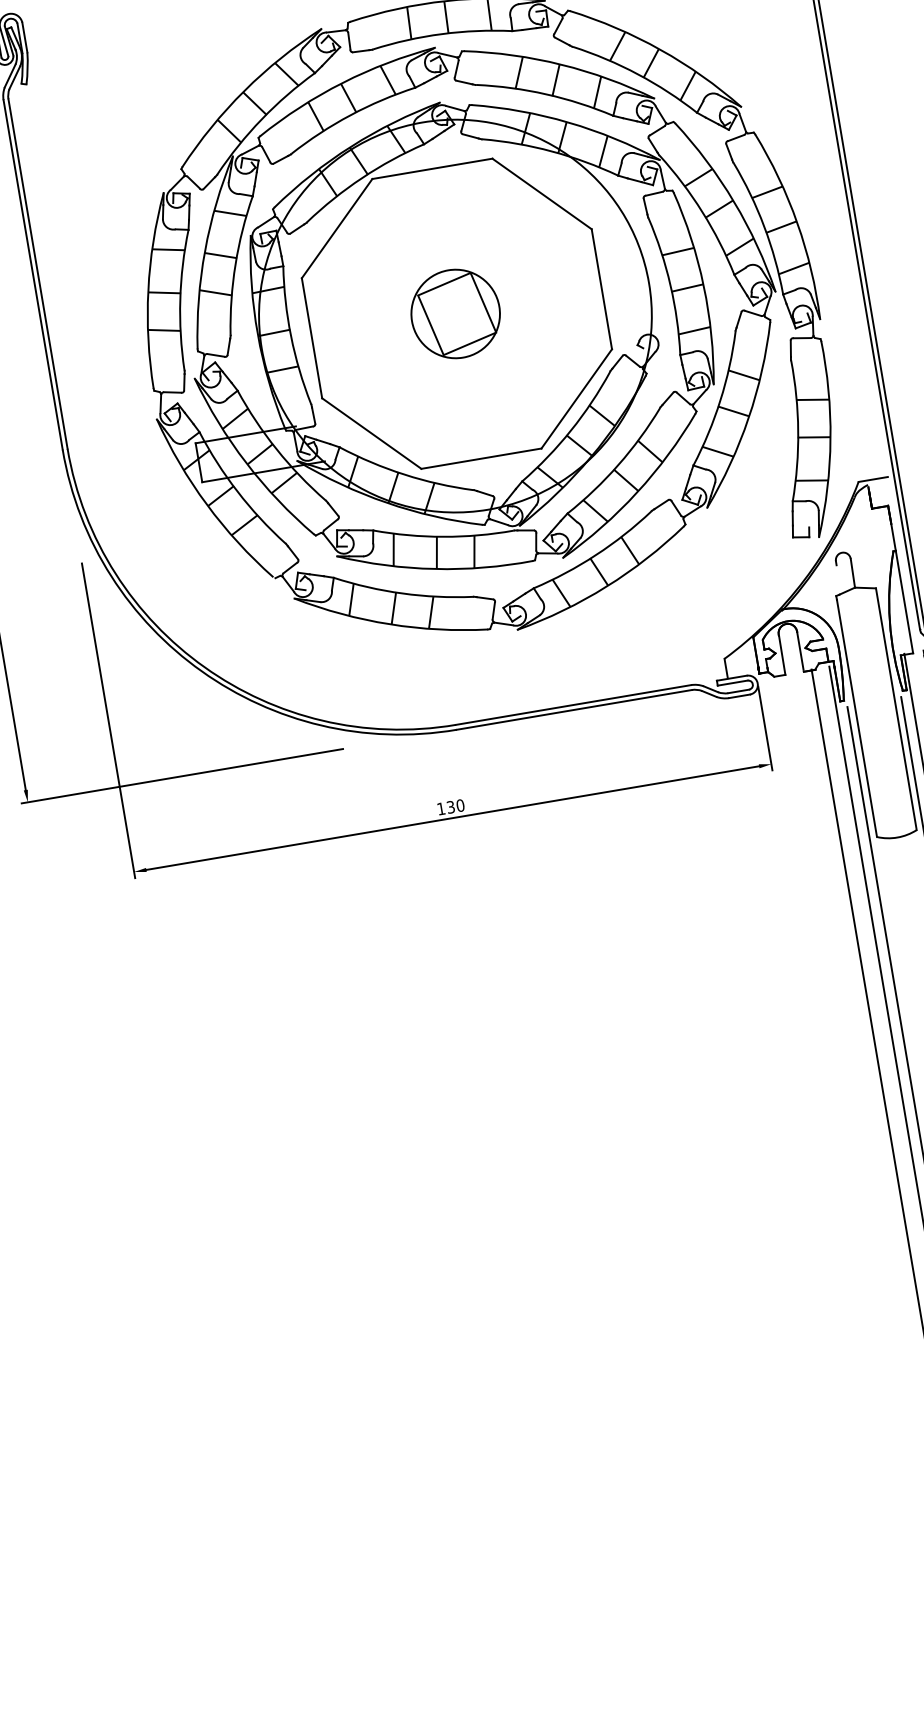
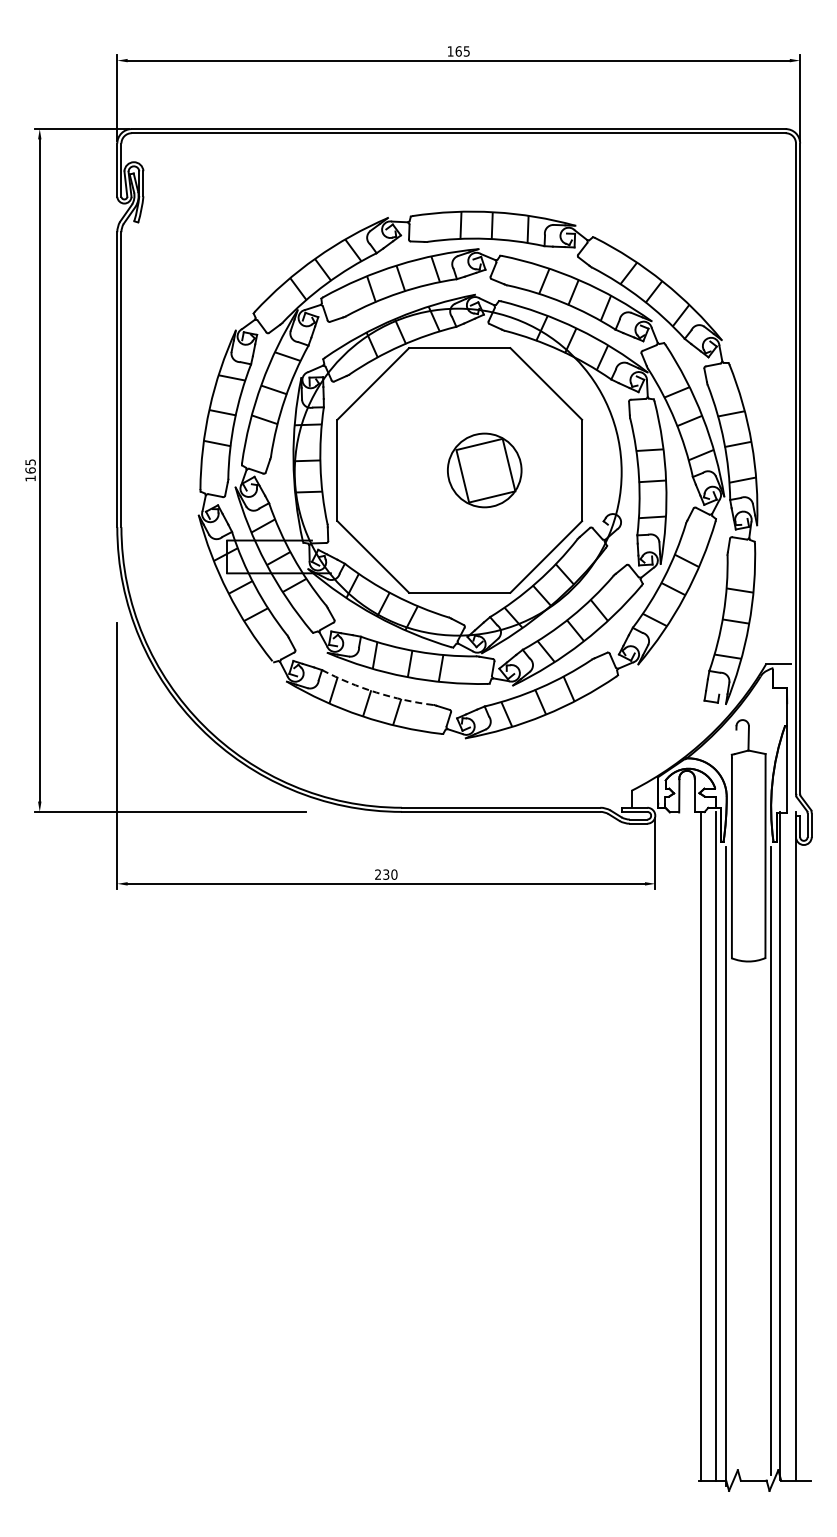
part: (455, 314) -> (484, 470), moved
arc: (402, 593) -> (376, 692), solid -> dashed
text: (440, 808) -> (377, 874), 130 -> 230

